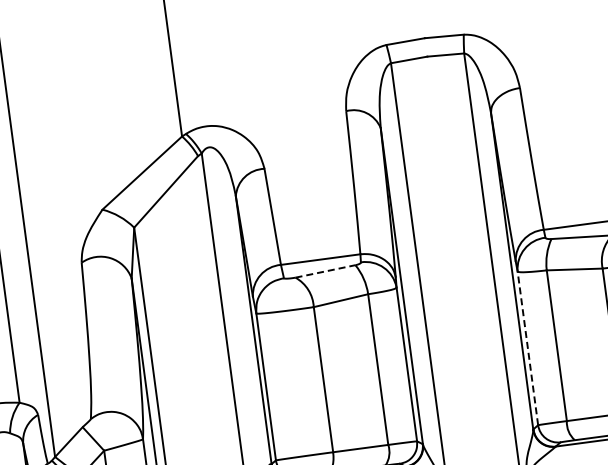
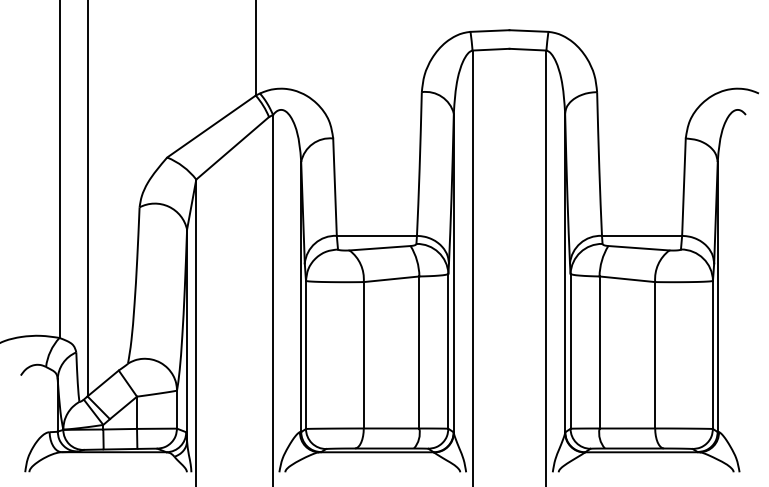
line: (325, 271) -> (380, 248), dashed -> solid
line: (527, 347) -> (570, 350), dashed -> solid

